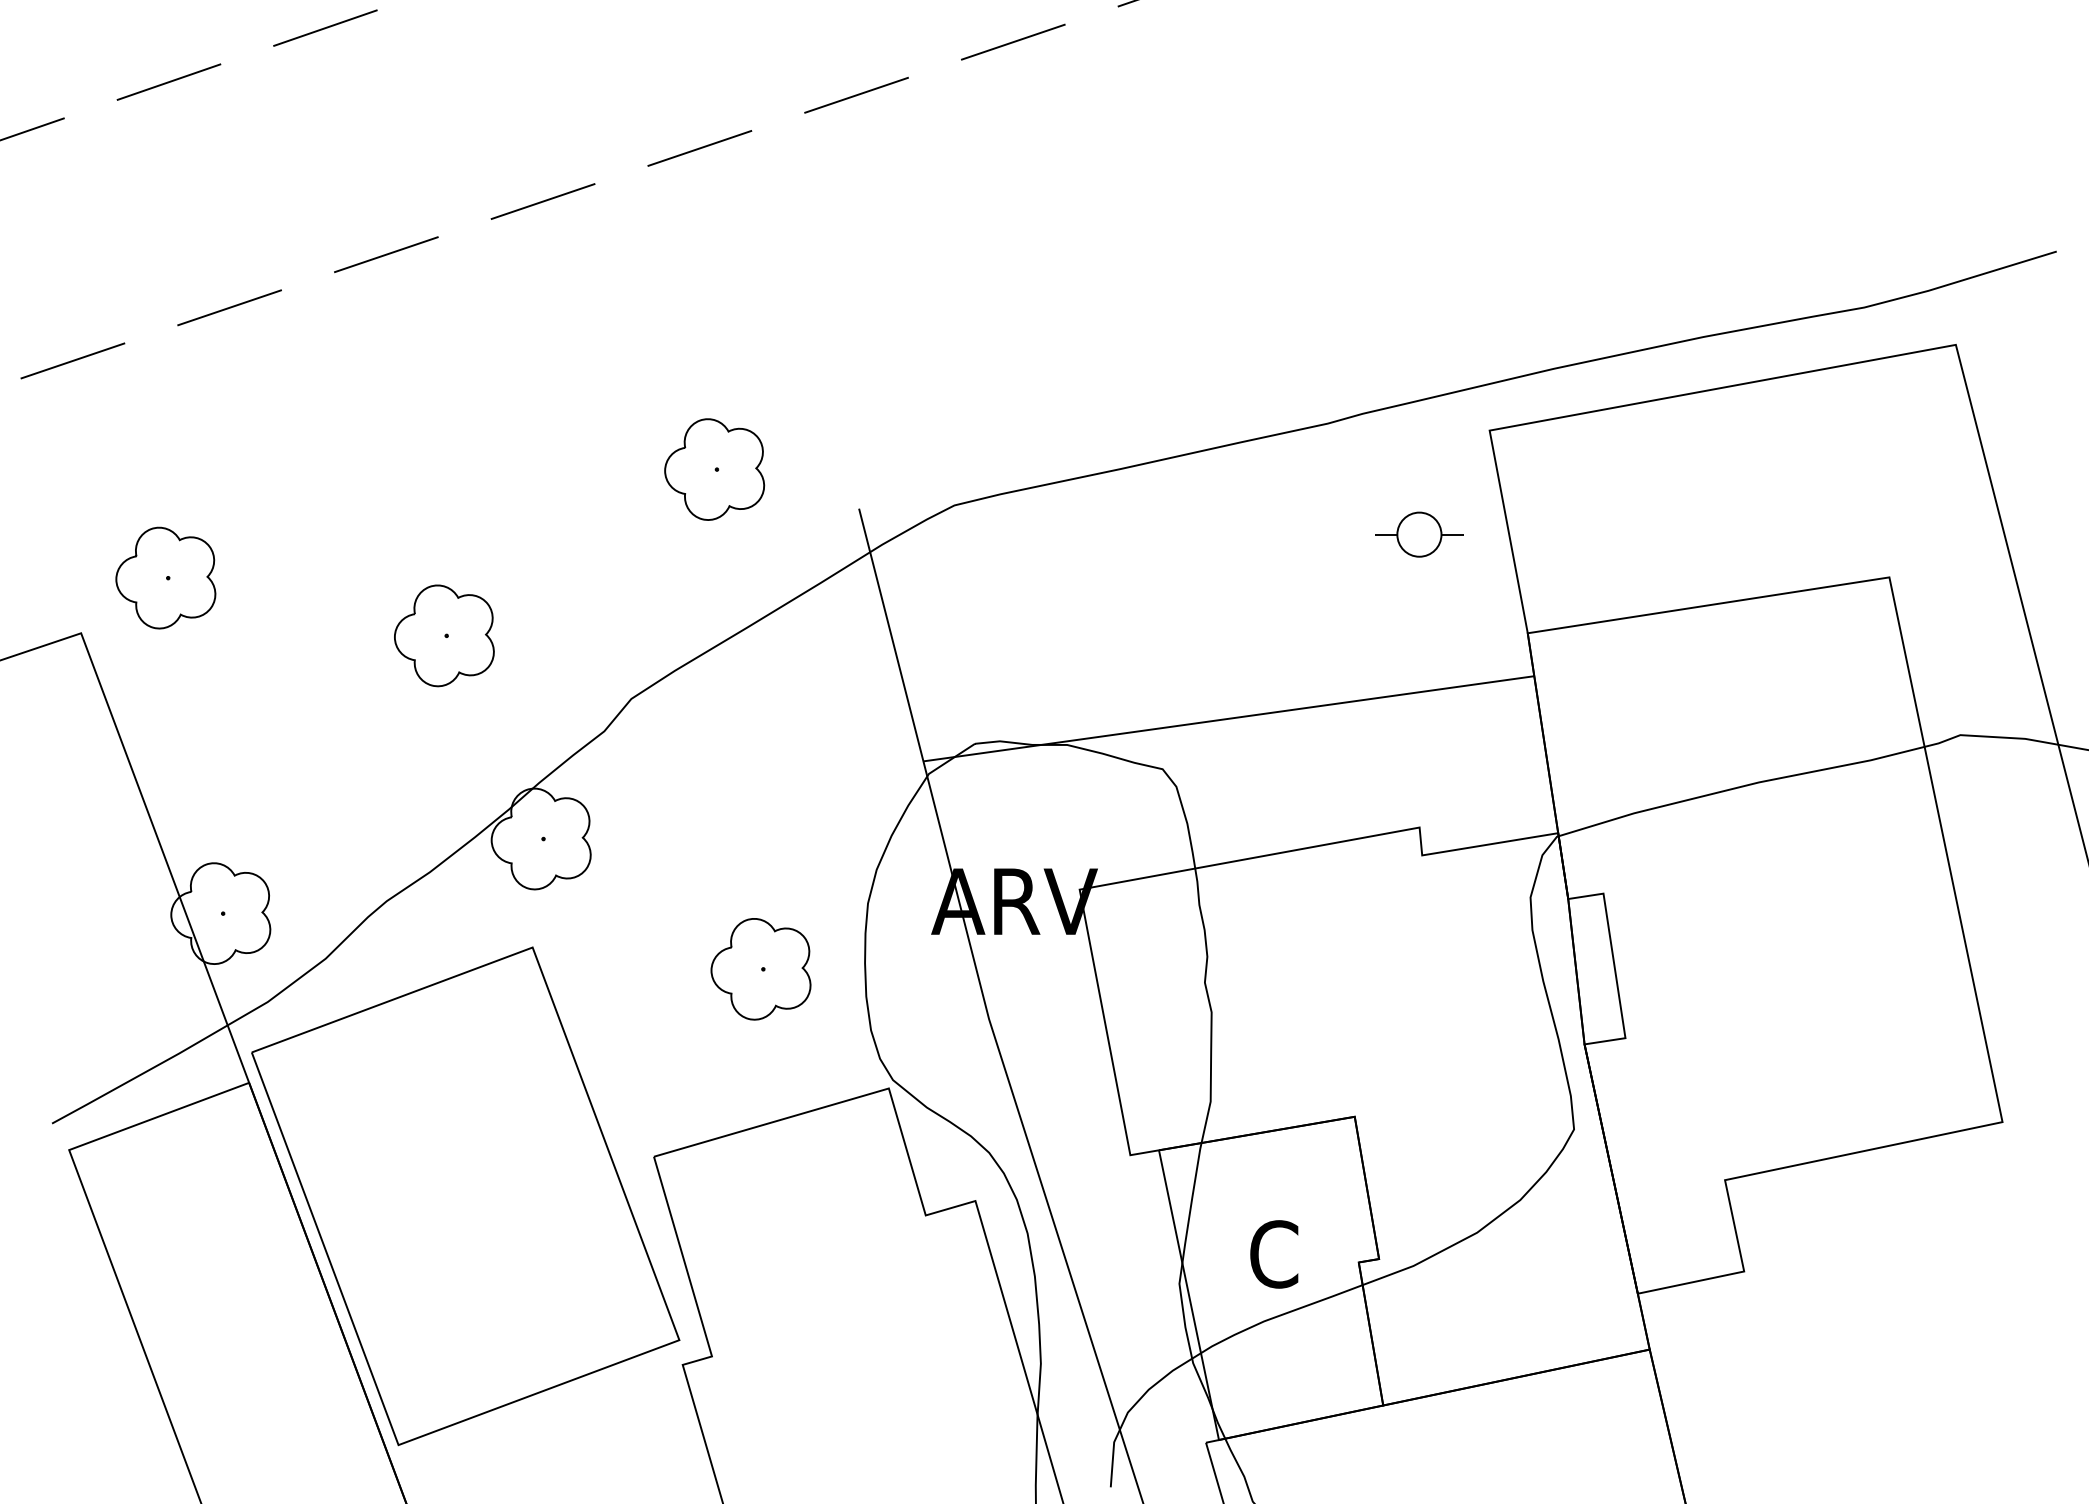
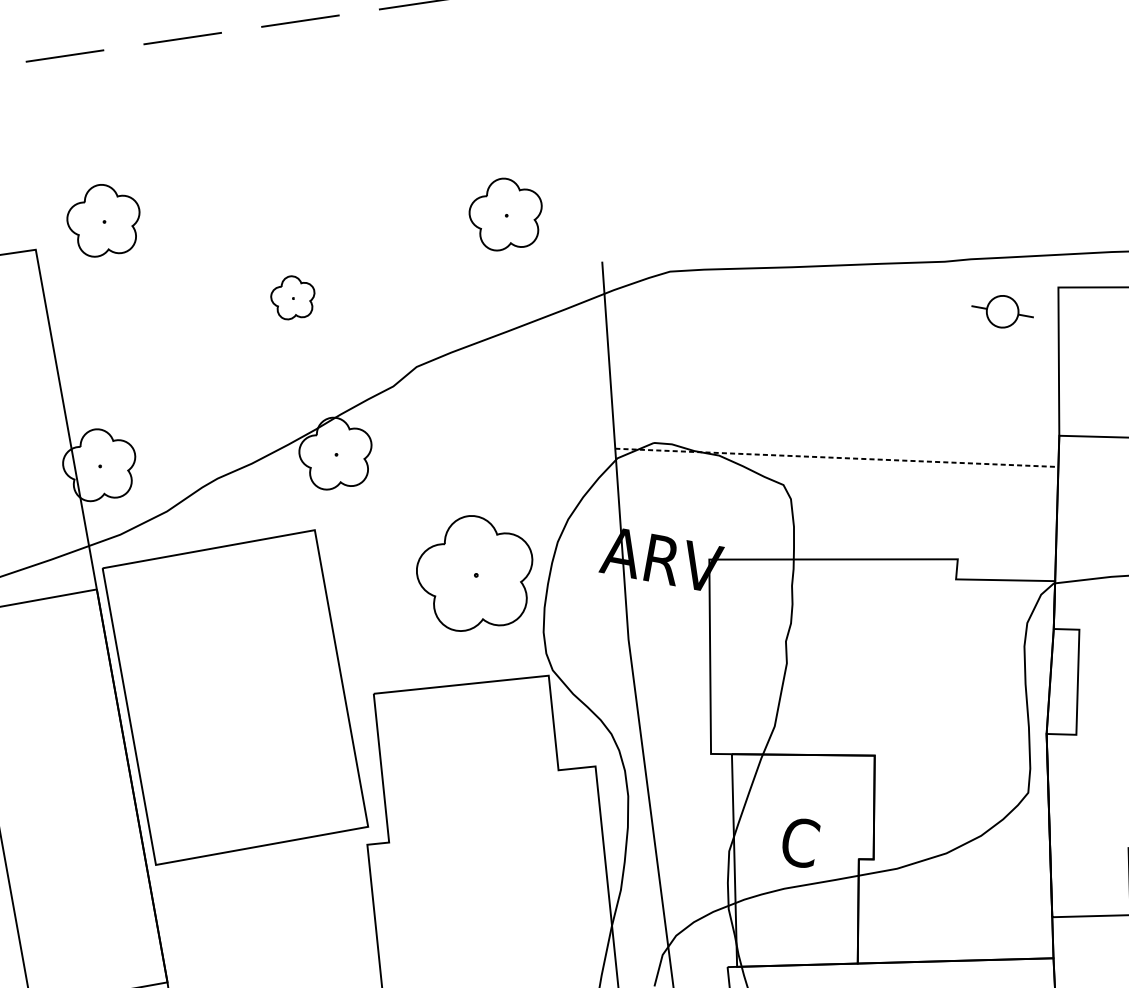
part: (1419, 534) -> (1002, 311), moved
part: (444, 635) -> (292, 298), size x0.6
line: (1229, 718) -> (837, 457), solid -> dashed
part: (760, 969) -> (473, 575), size x1.6

